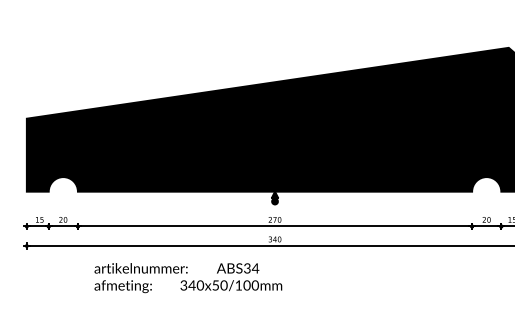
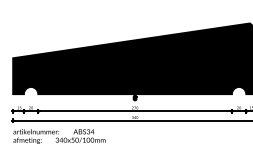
text: (188, 277) -> (59, 136), moved

